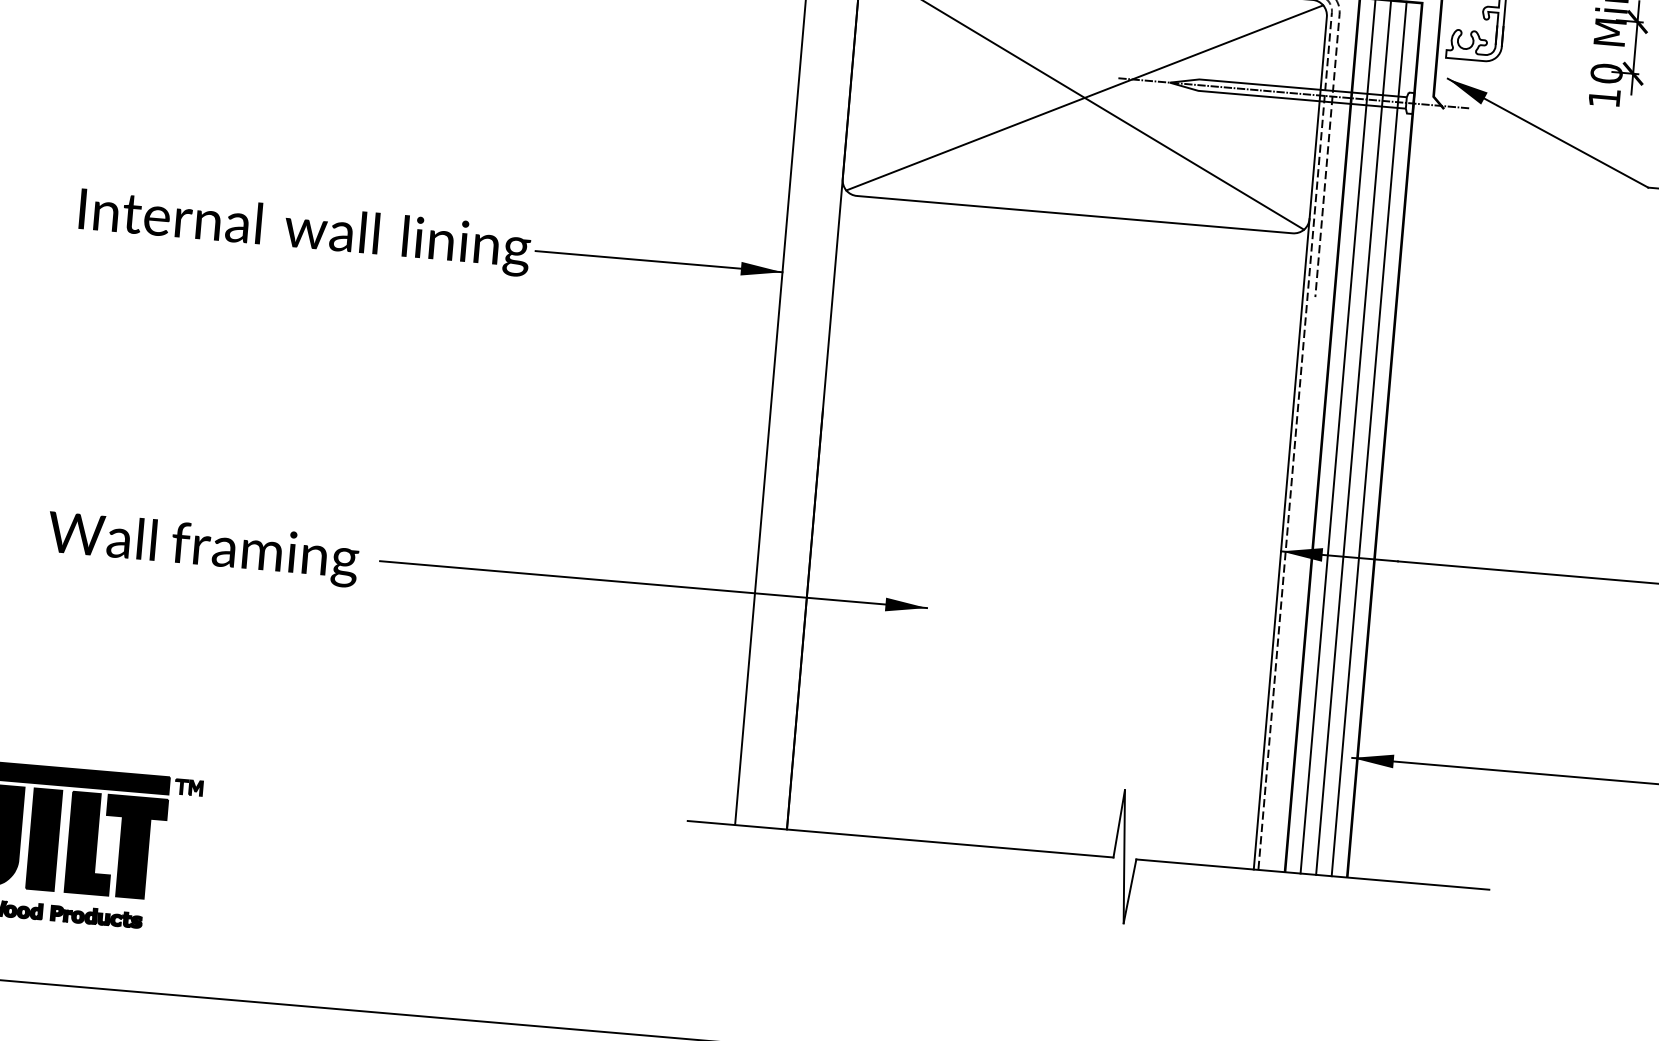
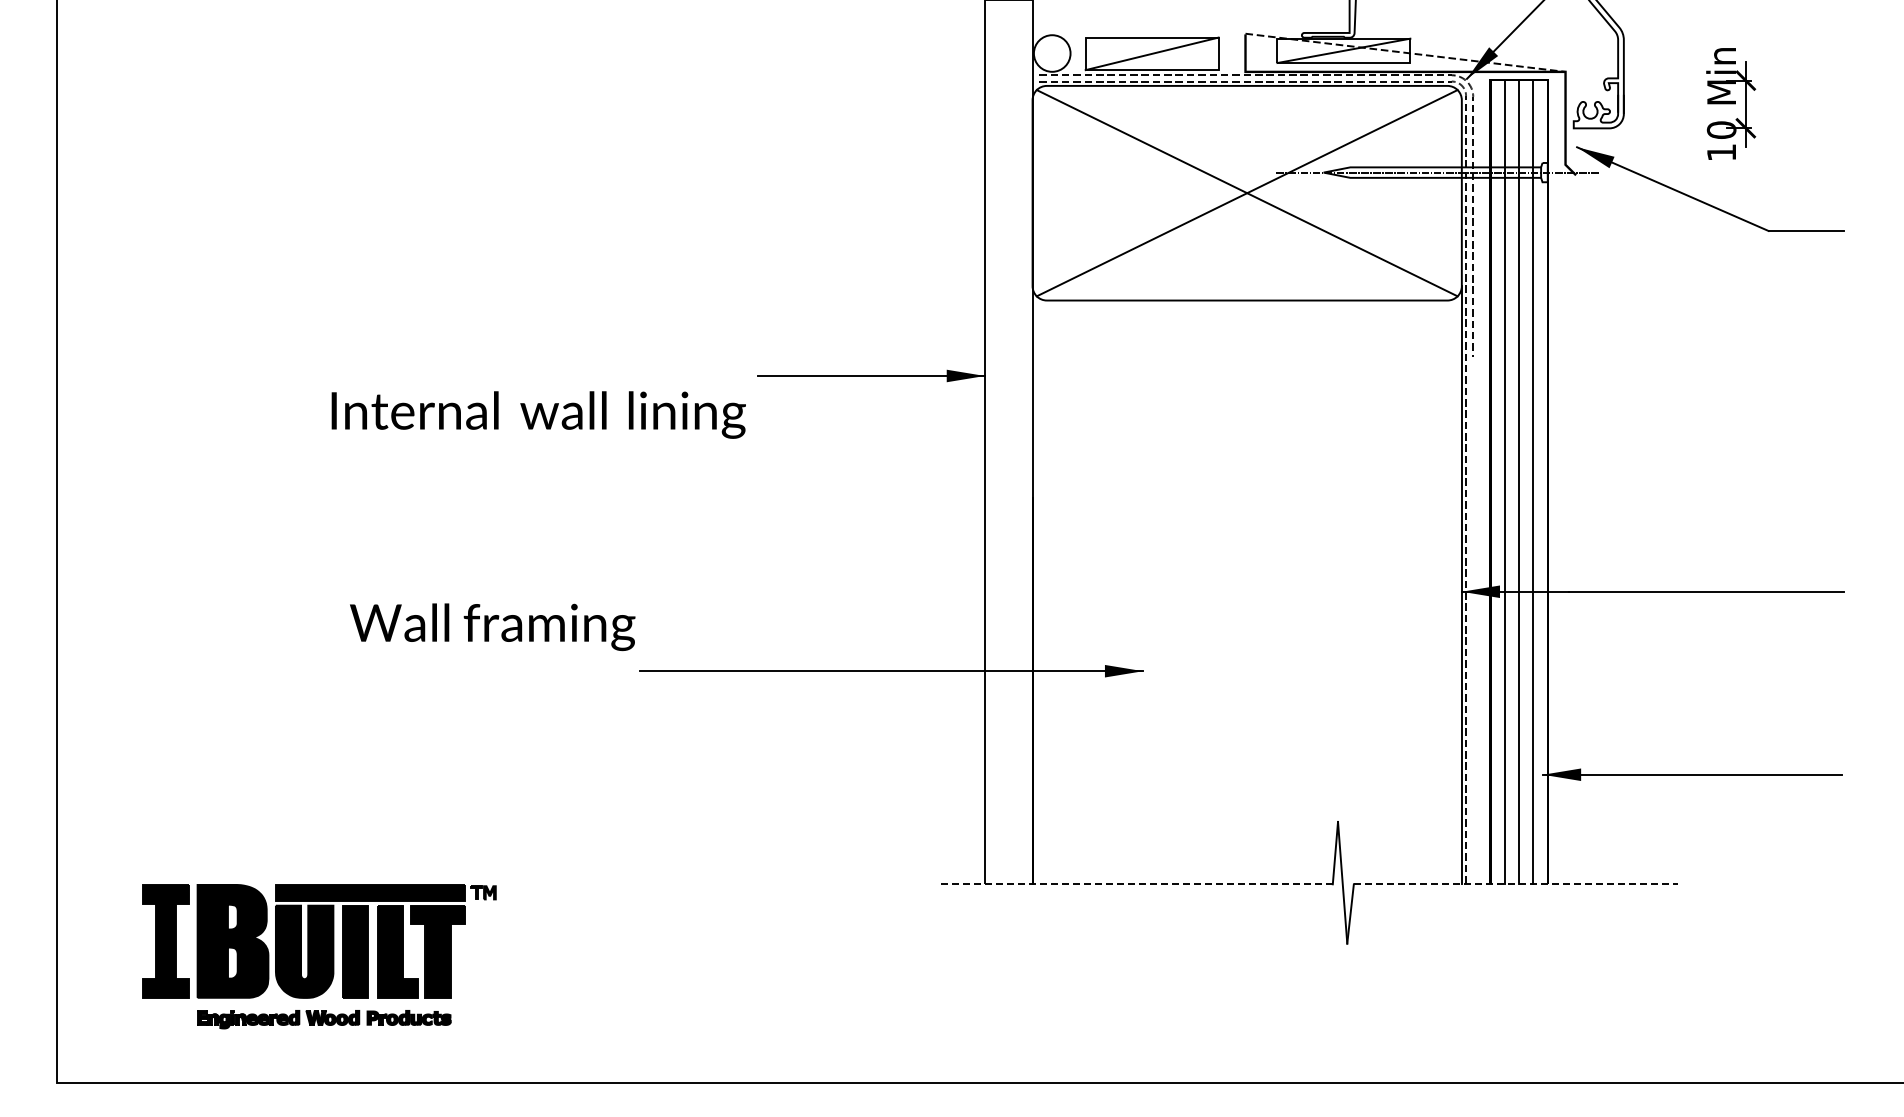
text: (304, 231) -> (538, 414), moved
text: (202, 549) -> (492, 627), moved
line: (901, 839) -> (1137, 884), solid -> dashed
line: (1313, 874) -> (1516, 884), solid -> dashed

